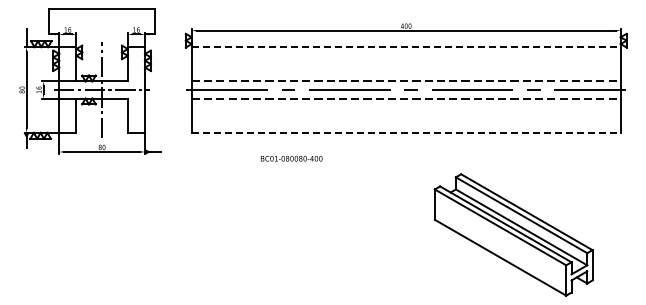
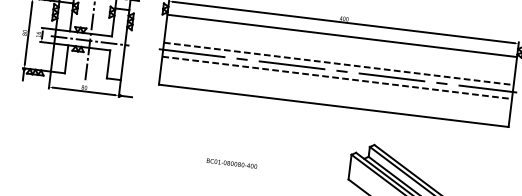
line: (406, 47) -> (342, 36), dashed -> solid
line: (406, 132) -> (334, 105), dashed -> solid
text: (291, 158) -> (231, 163), moved

